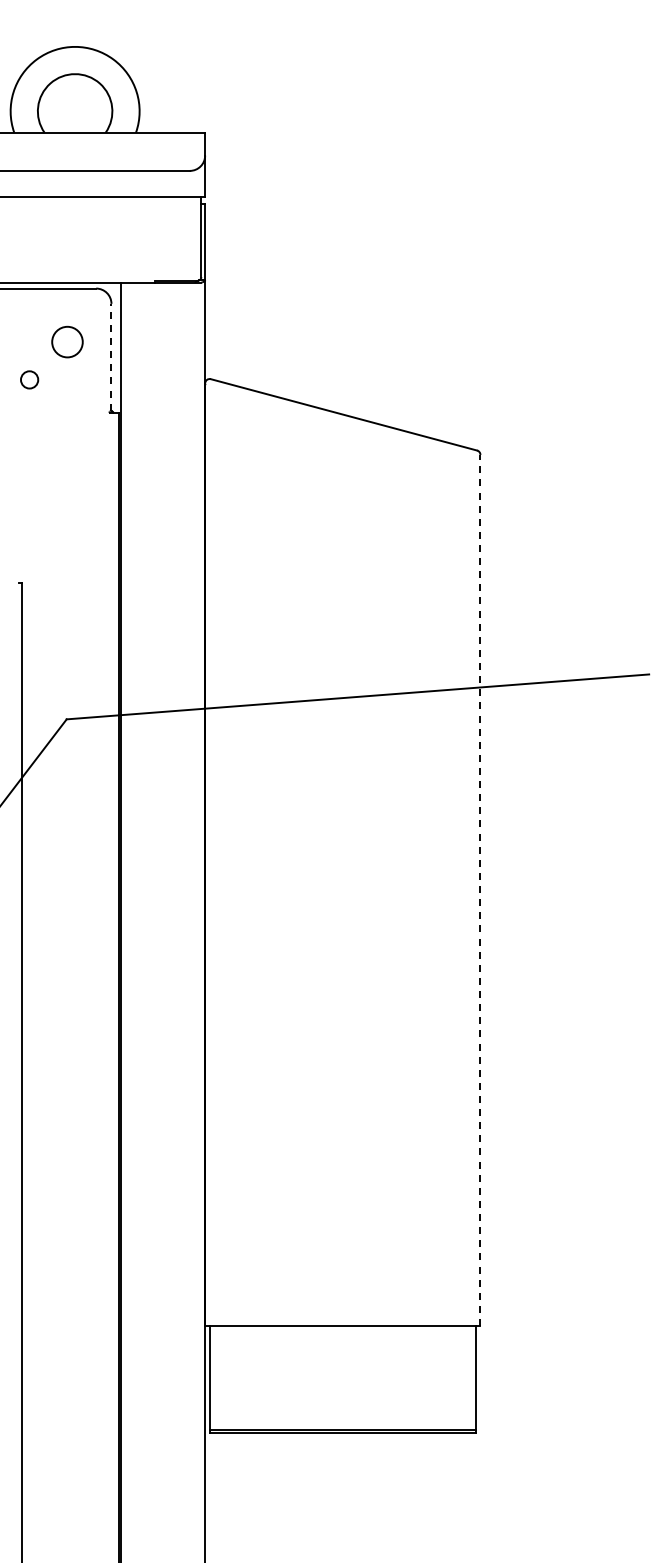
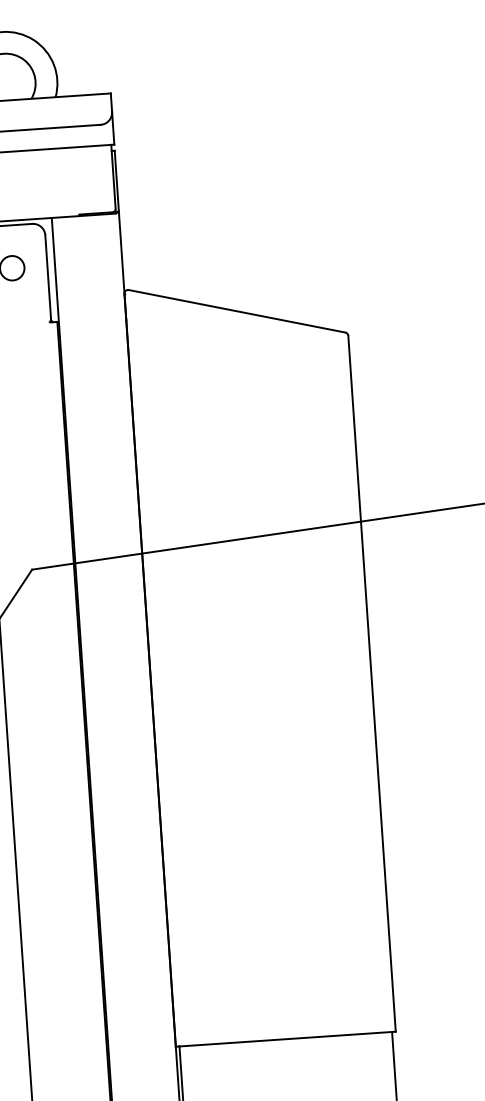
line: (111, 356) -> (48, 277), dashed -> solid
line: (480, 890) -> (372, 683), dashed -> solid

